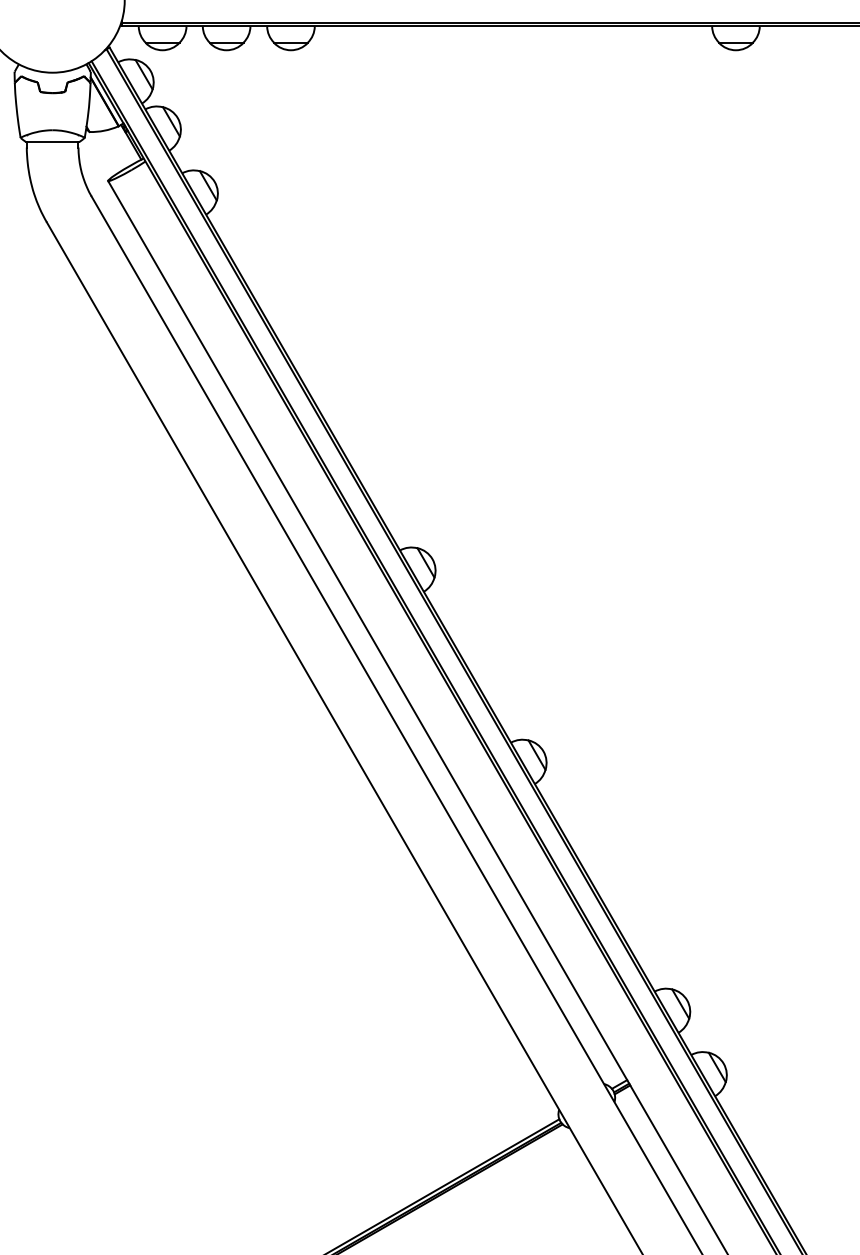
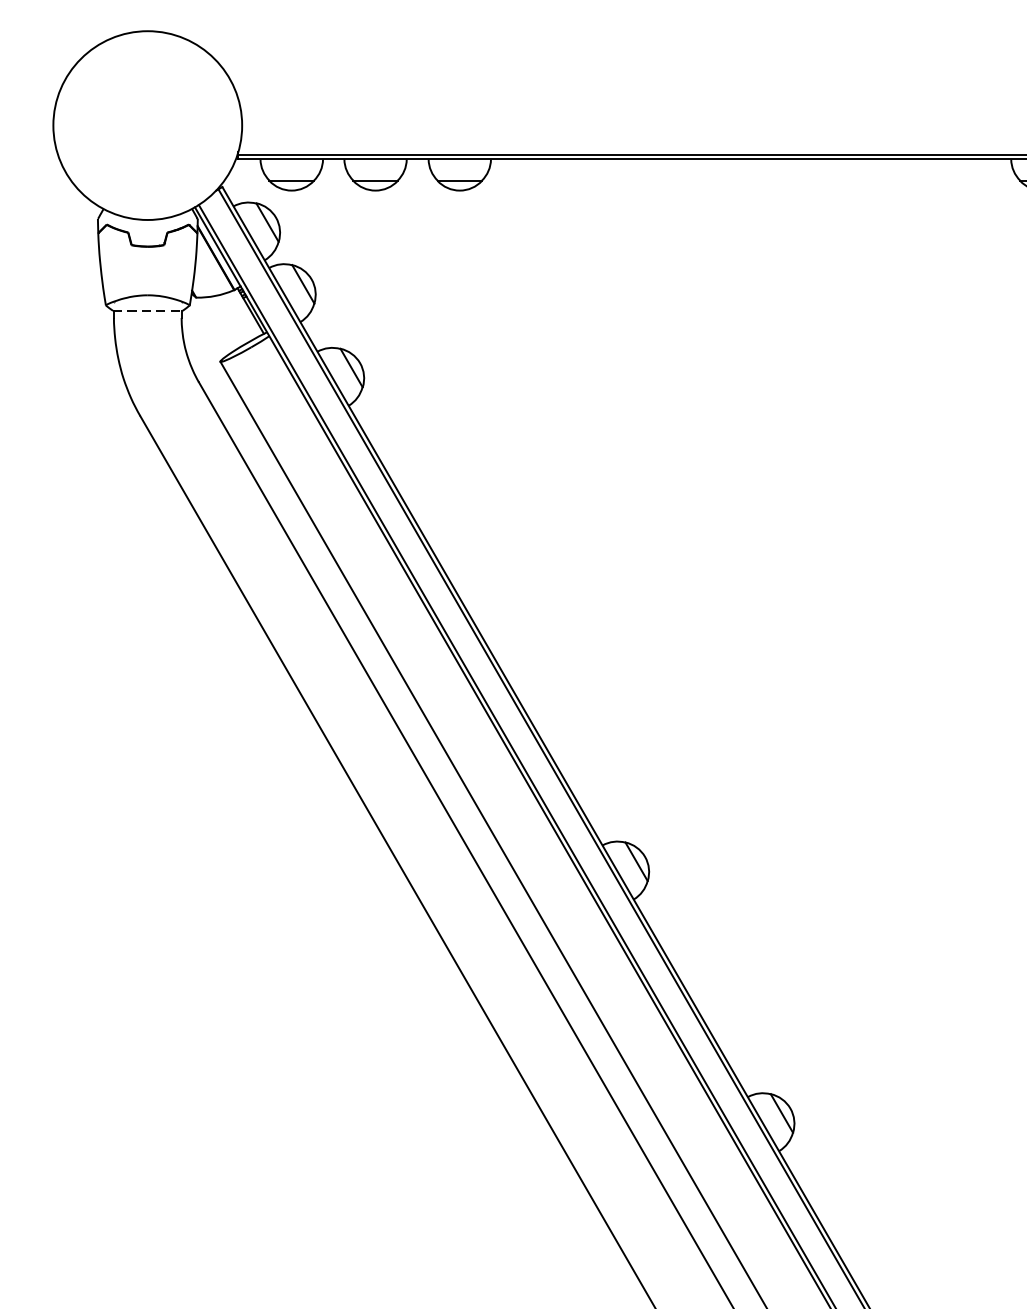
line: (52, 142) -> (147, 311), solid -> dashed

